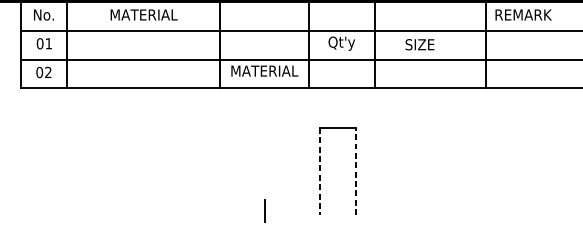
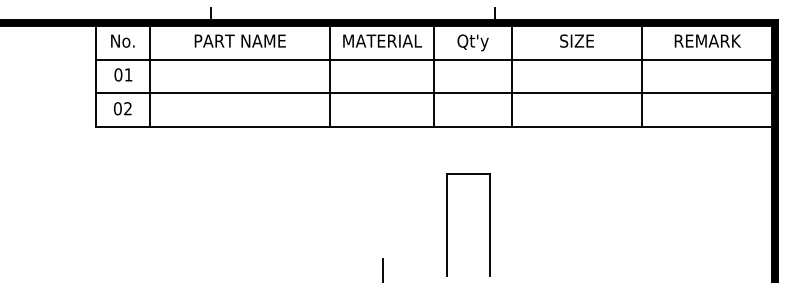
text: (143, 14) -> (239, 40), MATERIAL -> PART NAME
text: (523, 14) -> (707, 40), moved
text: (341, 43) -> (472, 42), moved
text: (419, 44) -> (576, 40), moved
text: (264, 70) -> (382, 40), moved
line: (355, 170) -> (489, 224), dashed -> solid
line: (320, 171) -> (447, 225), dashed -> solid

